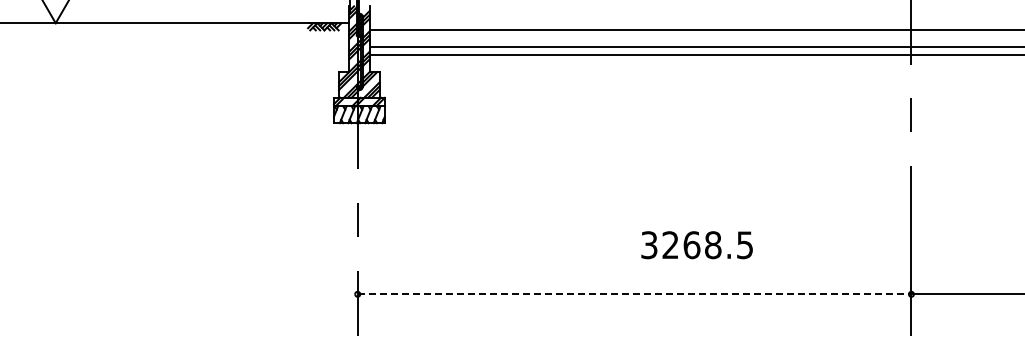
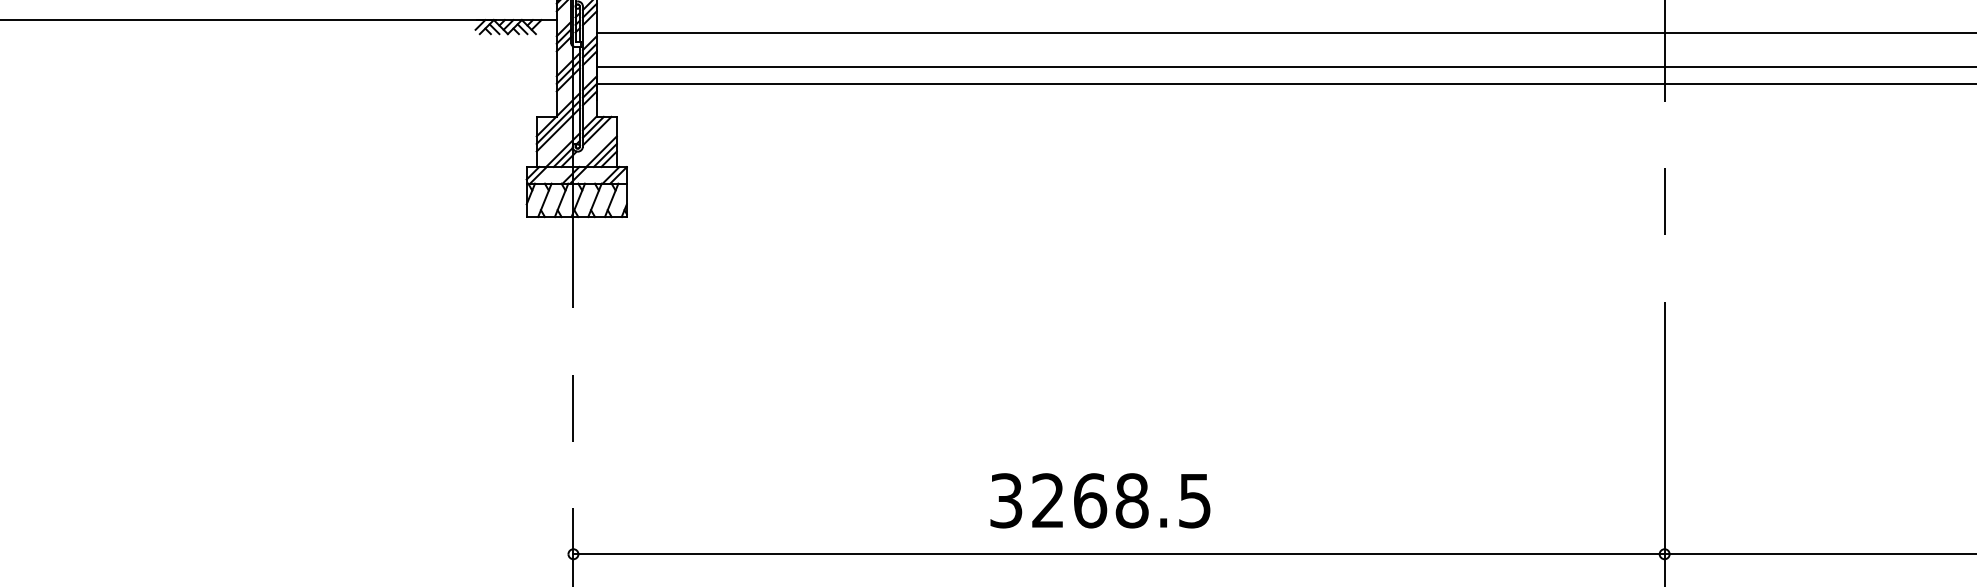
text: (696, 245) -> (1099, 501), moved
line: (634, 294) -> (1118, 554), dashed -> solid

